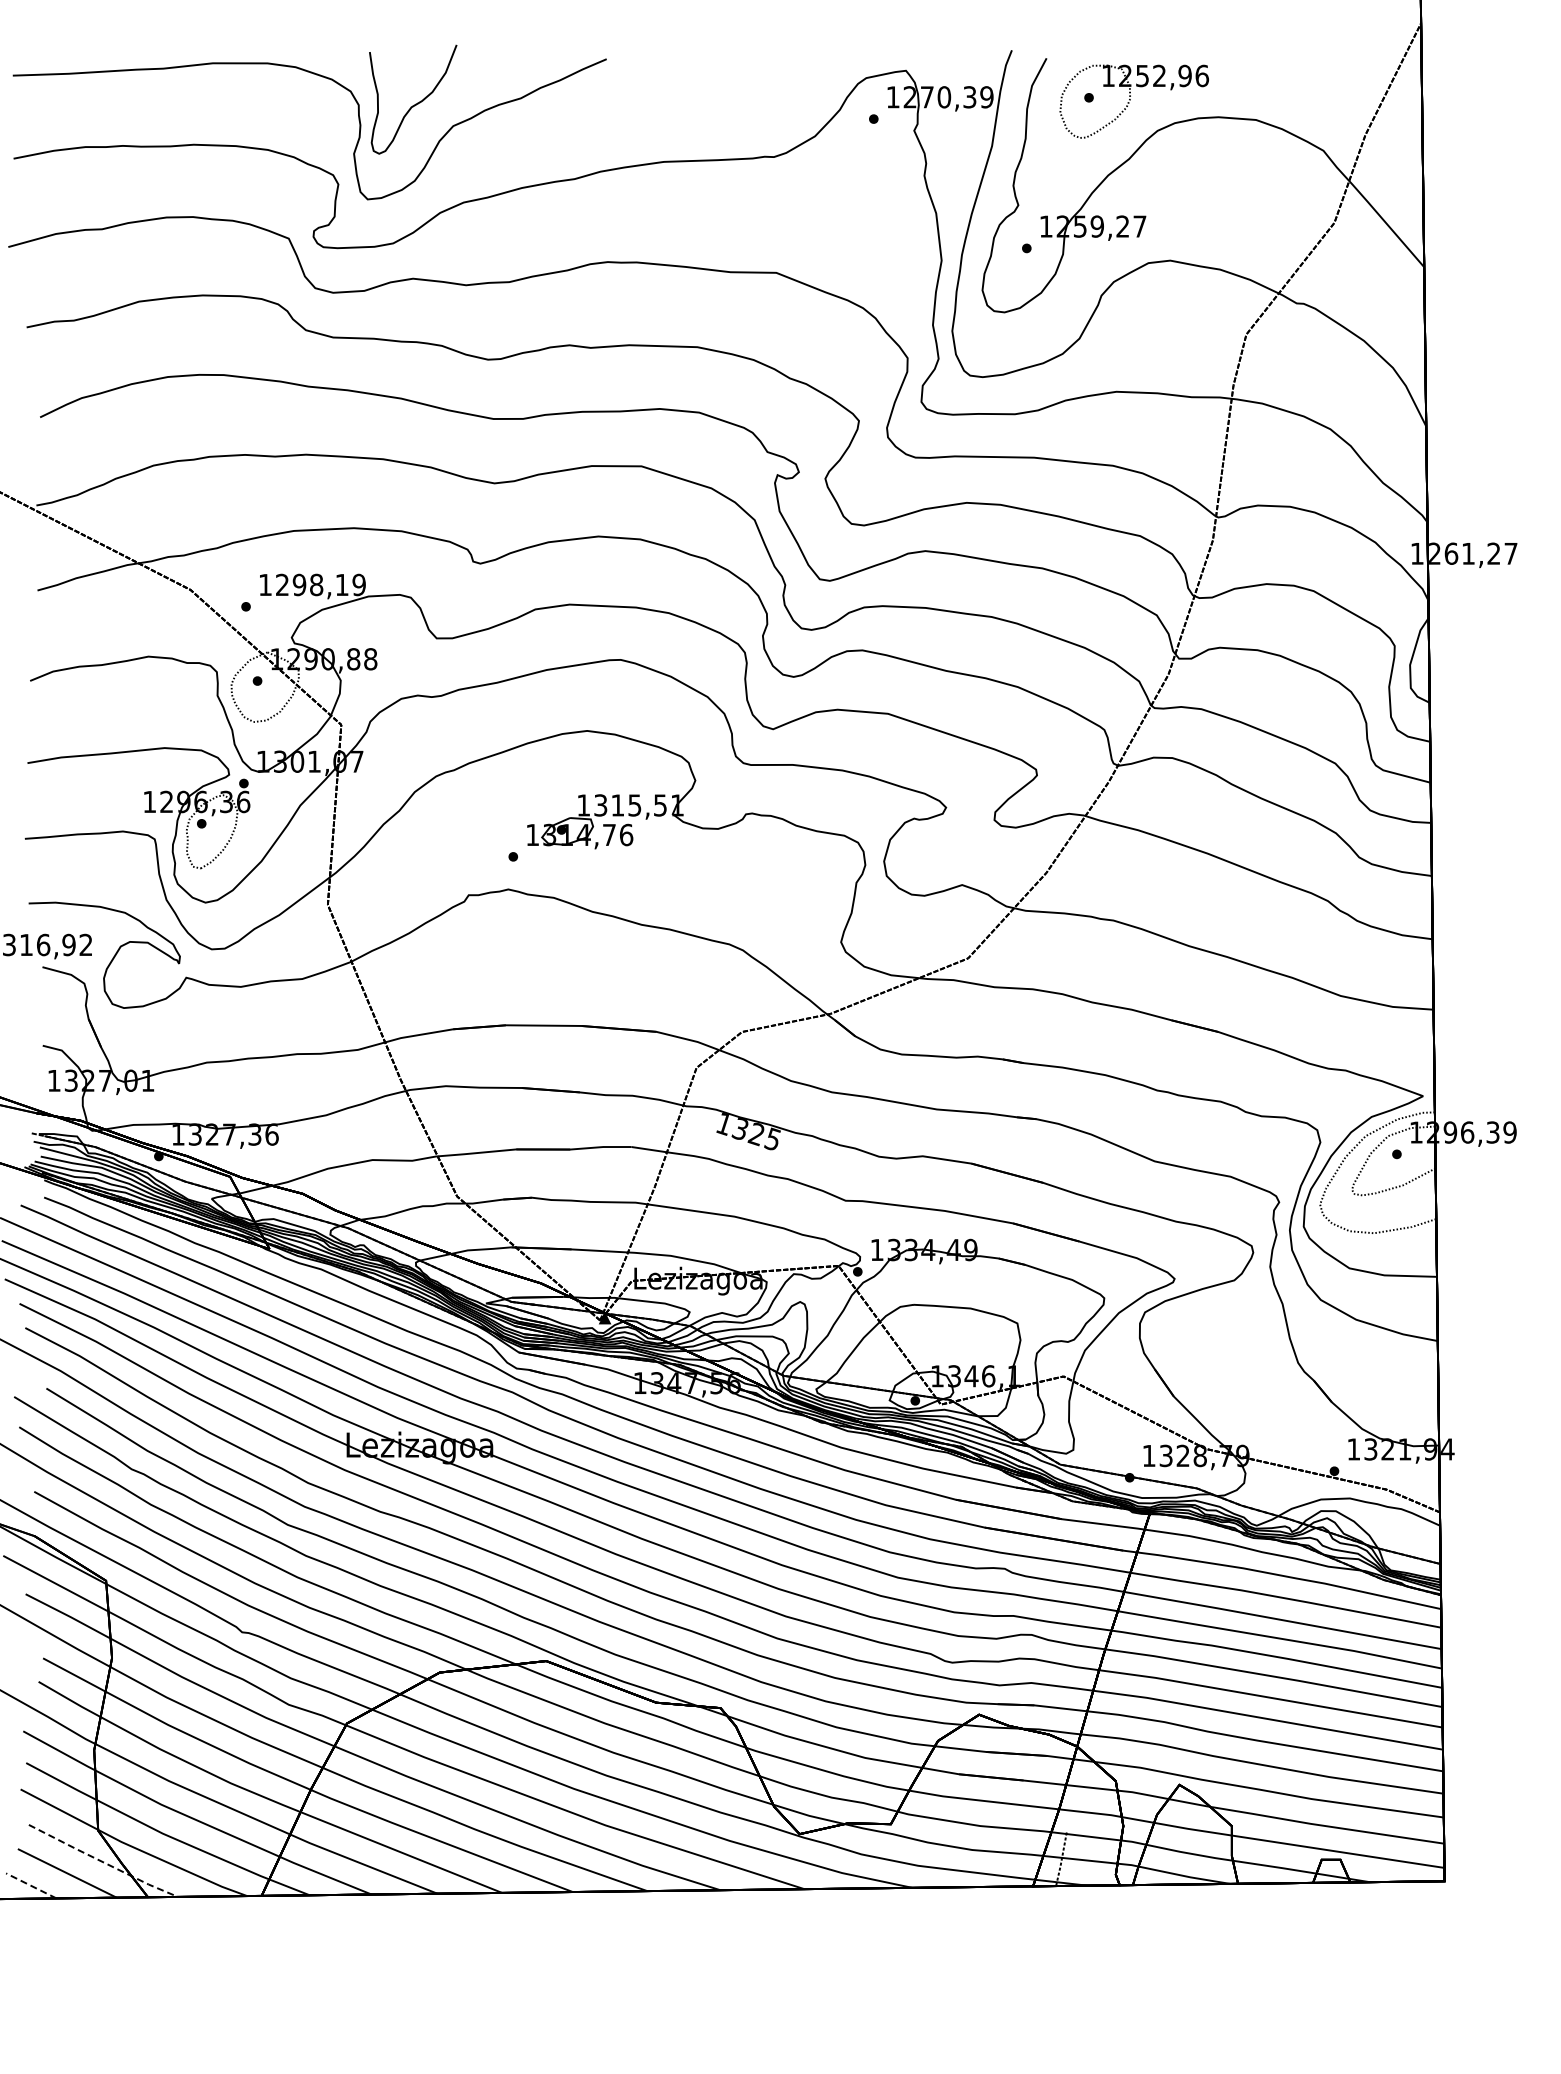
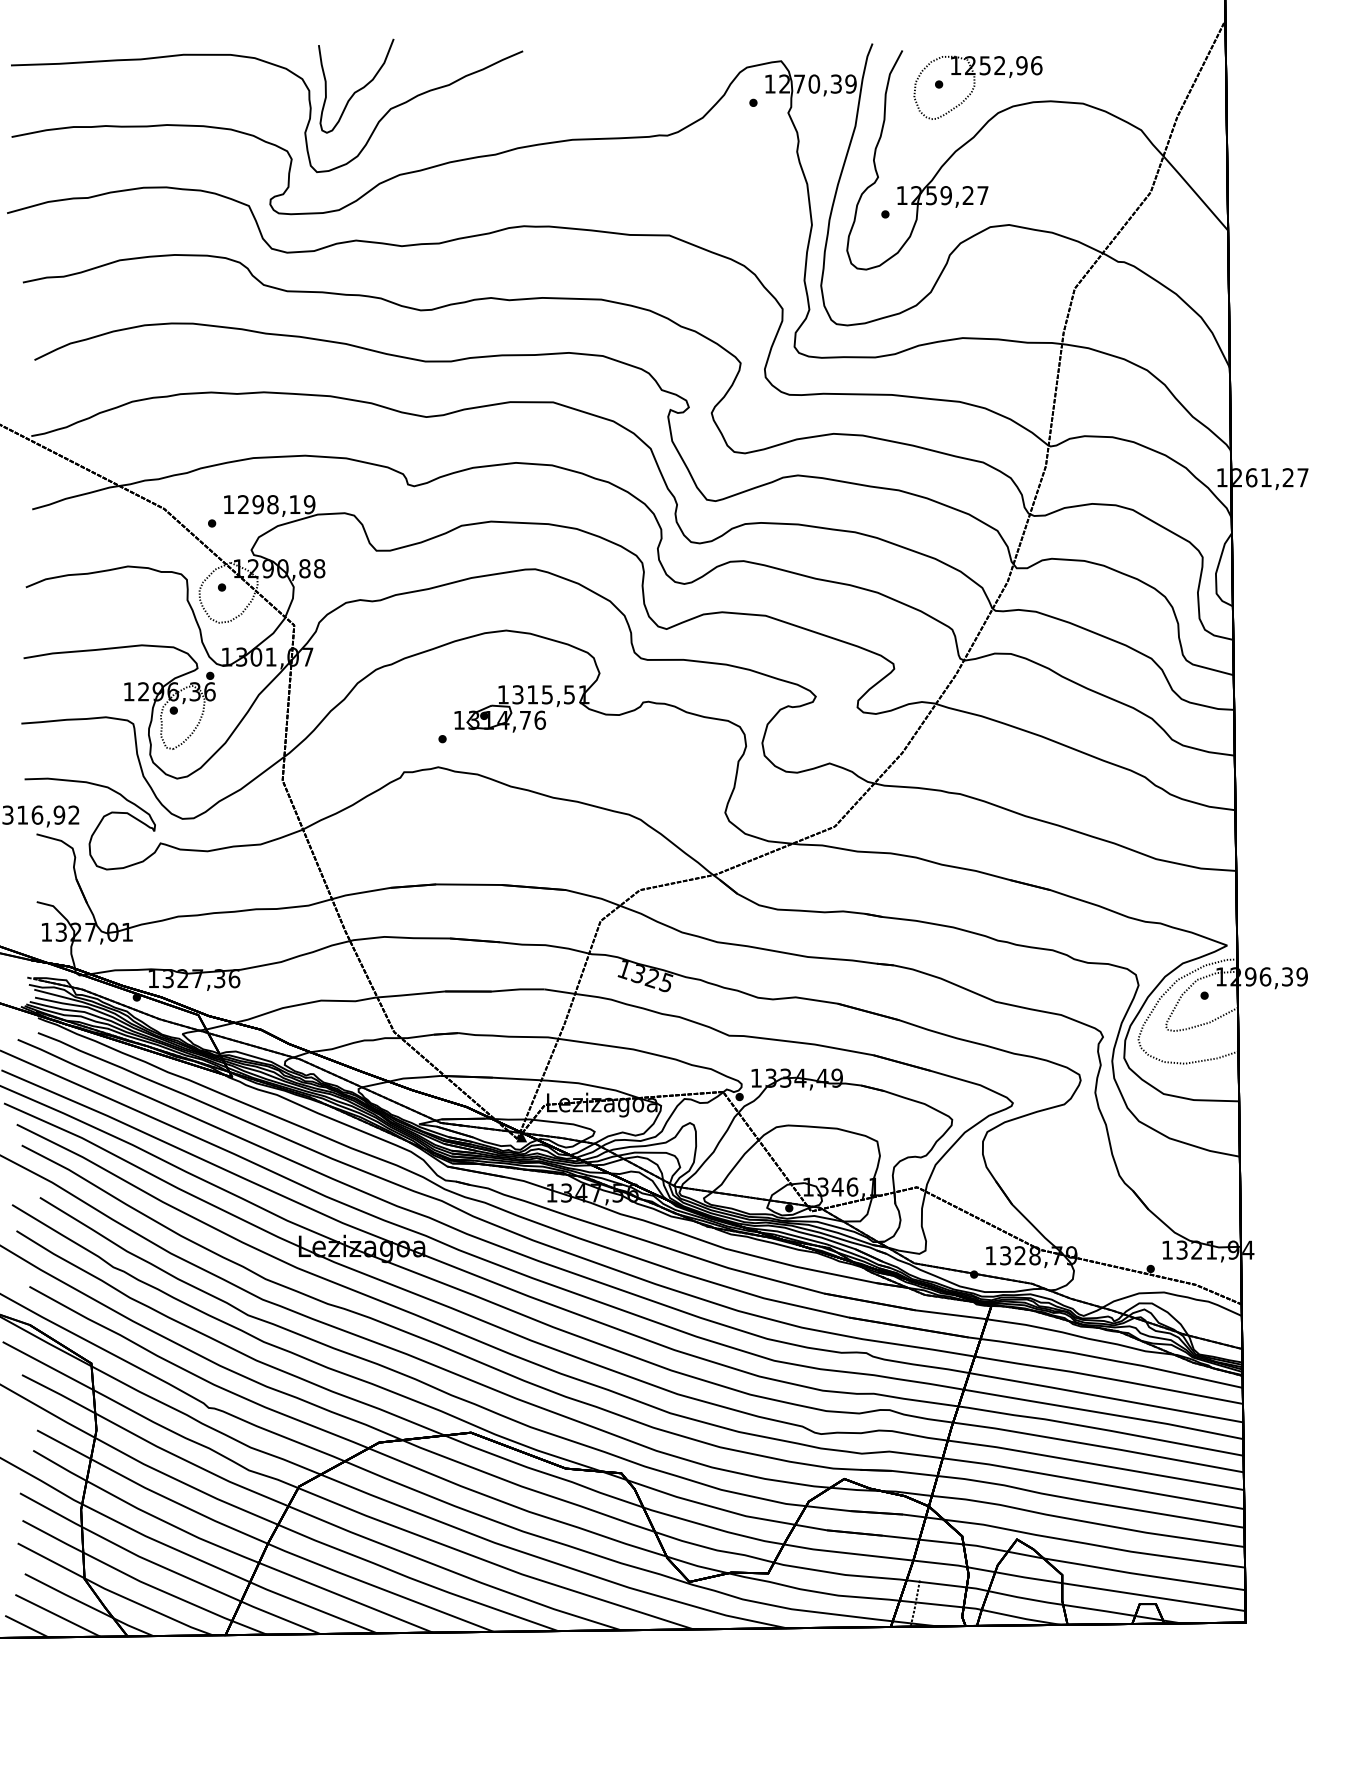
line: (103, 1862) -> (89, 1606), dashed -> solid
line: (30, 1885) -> (26, 1626), dashed -> solid

